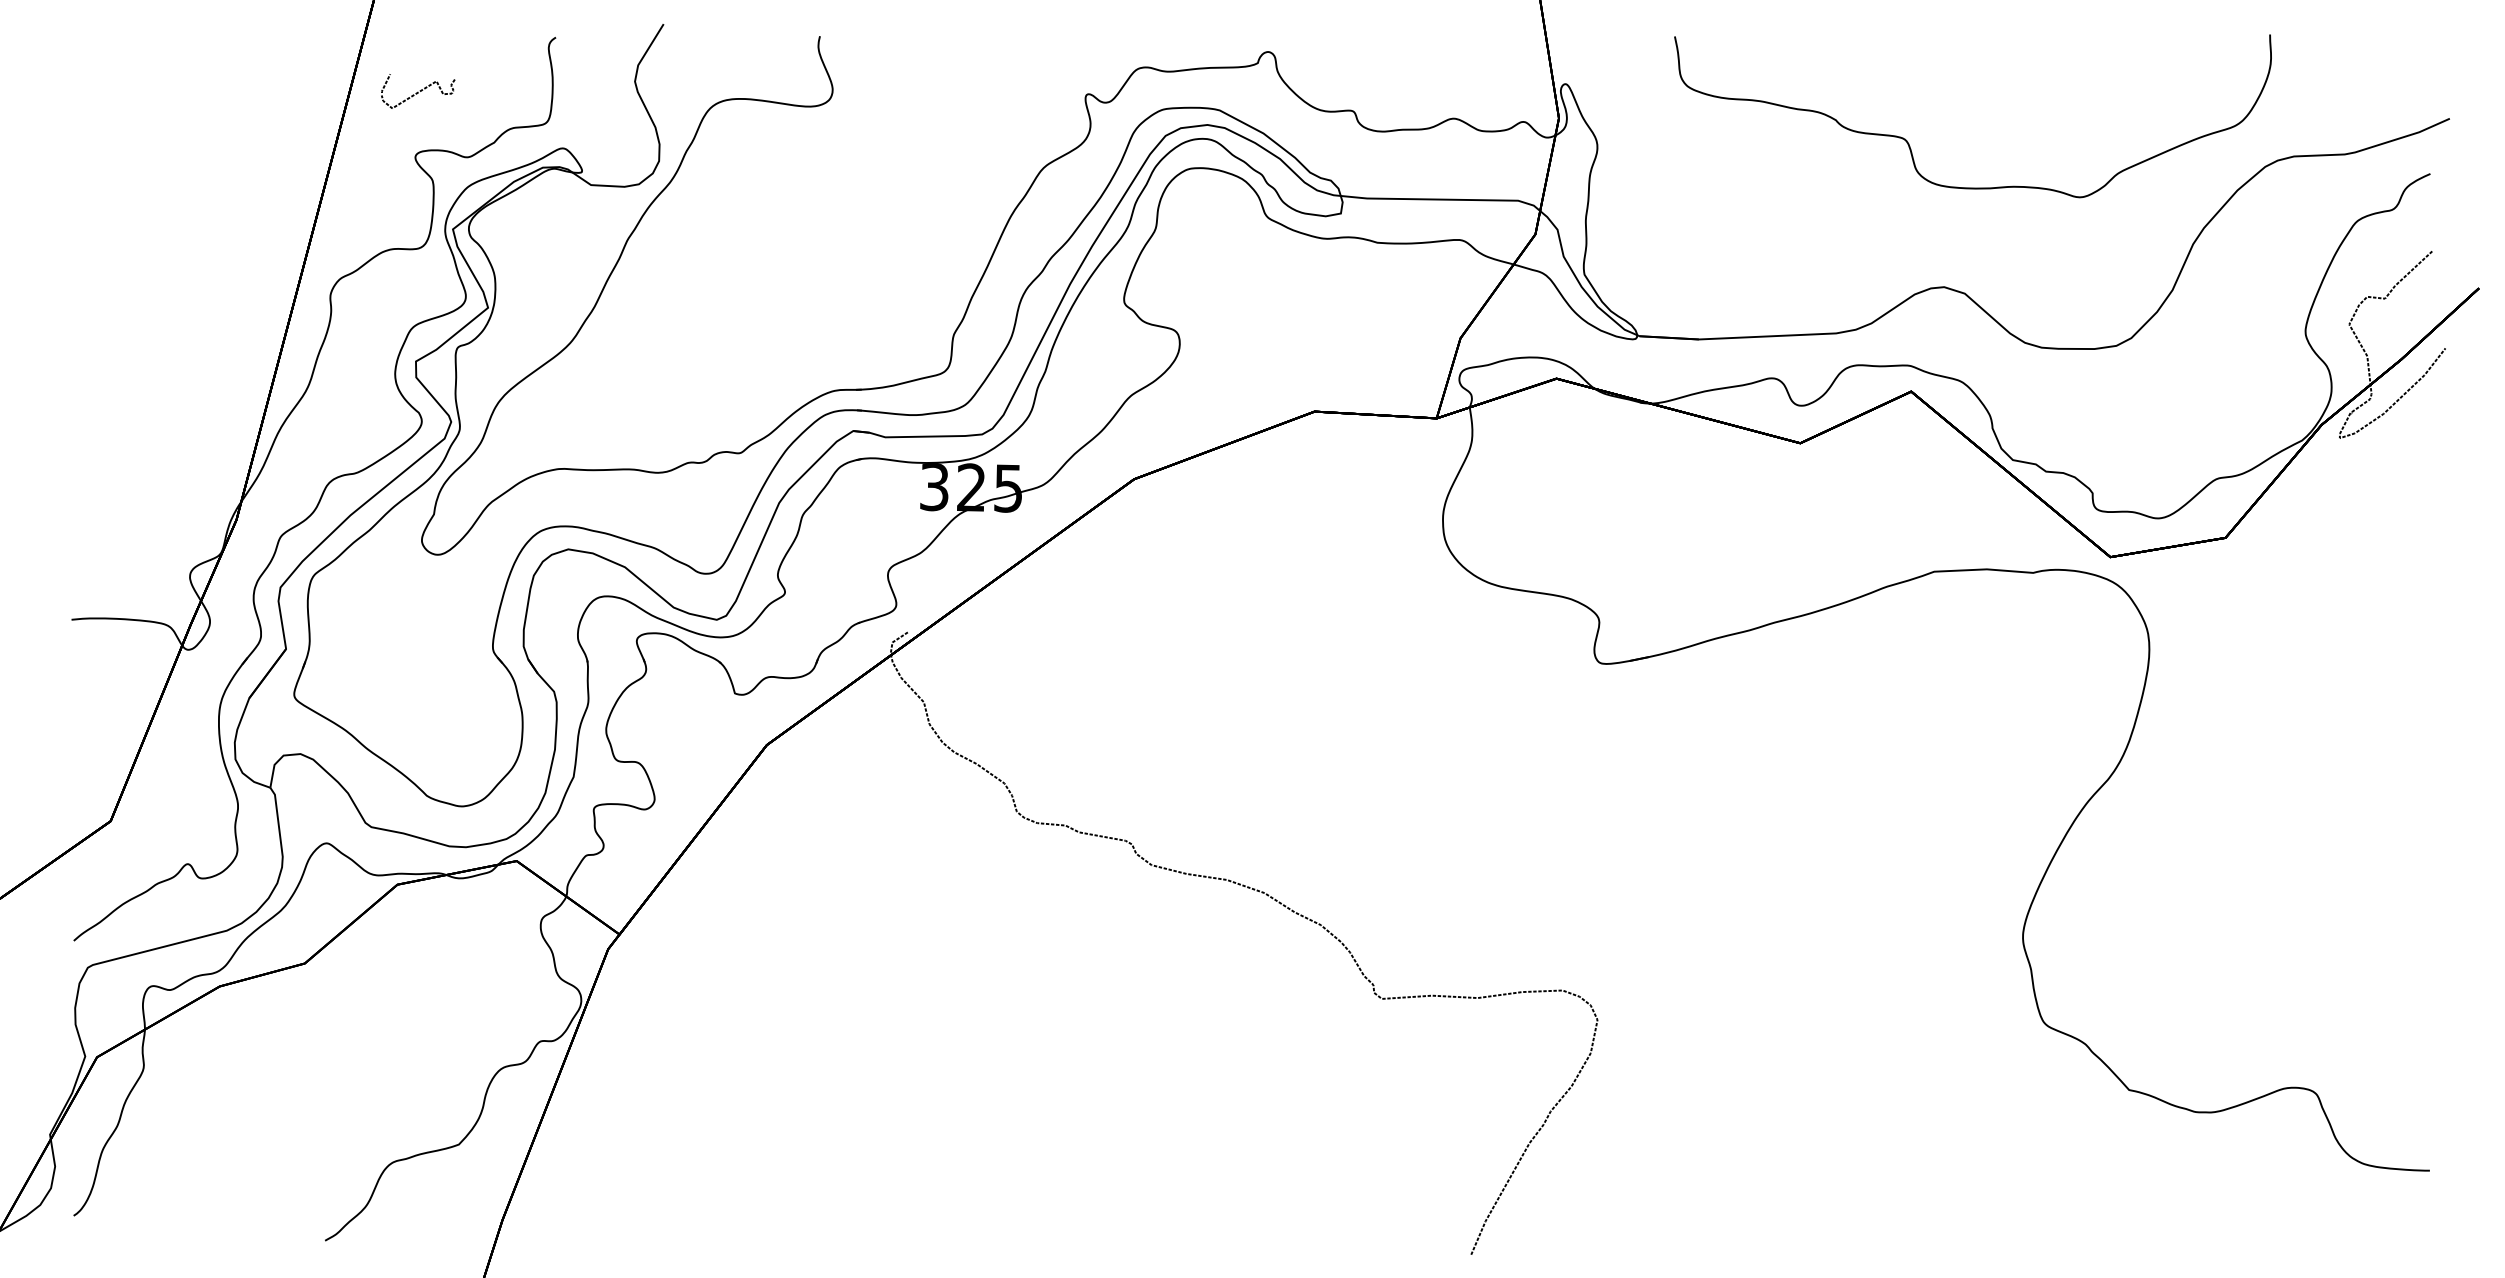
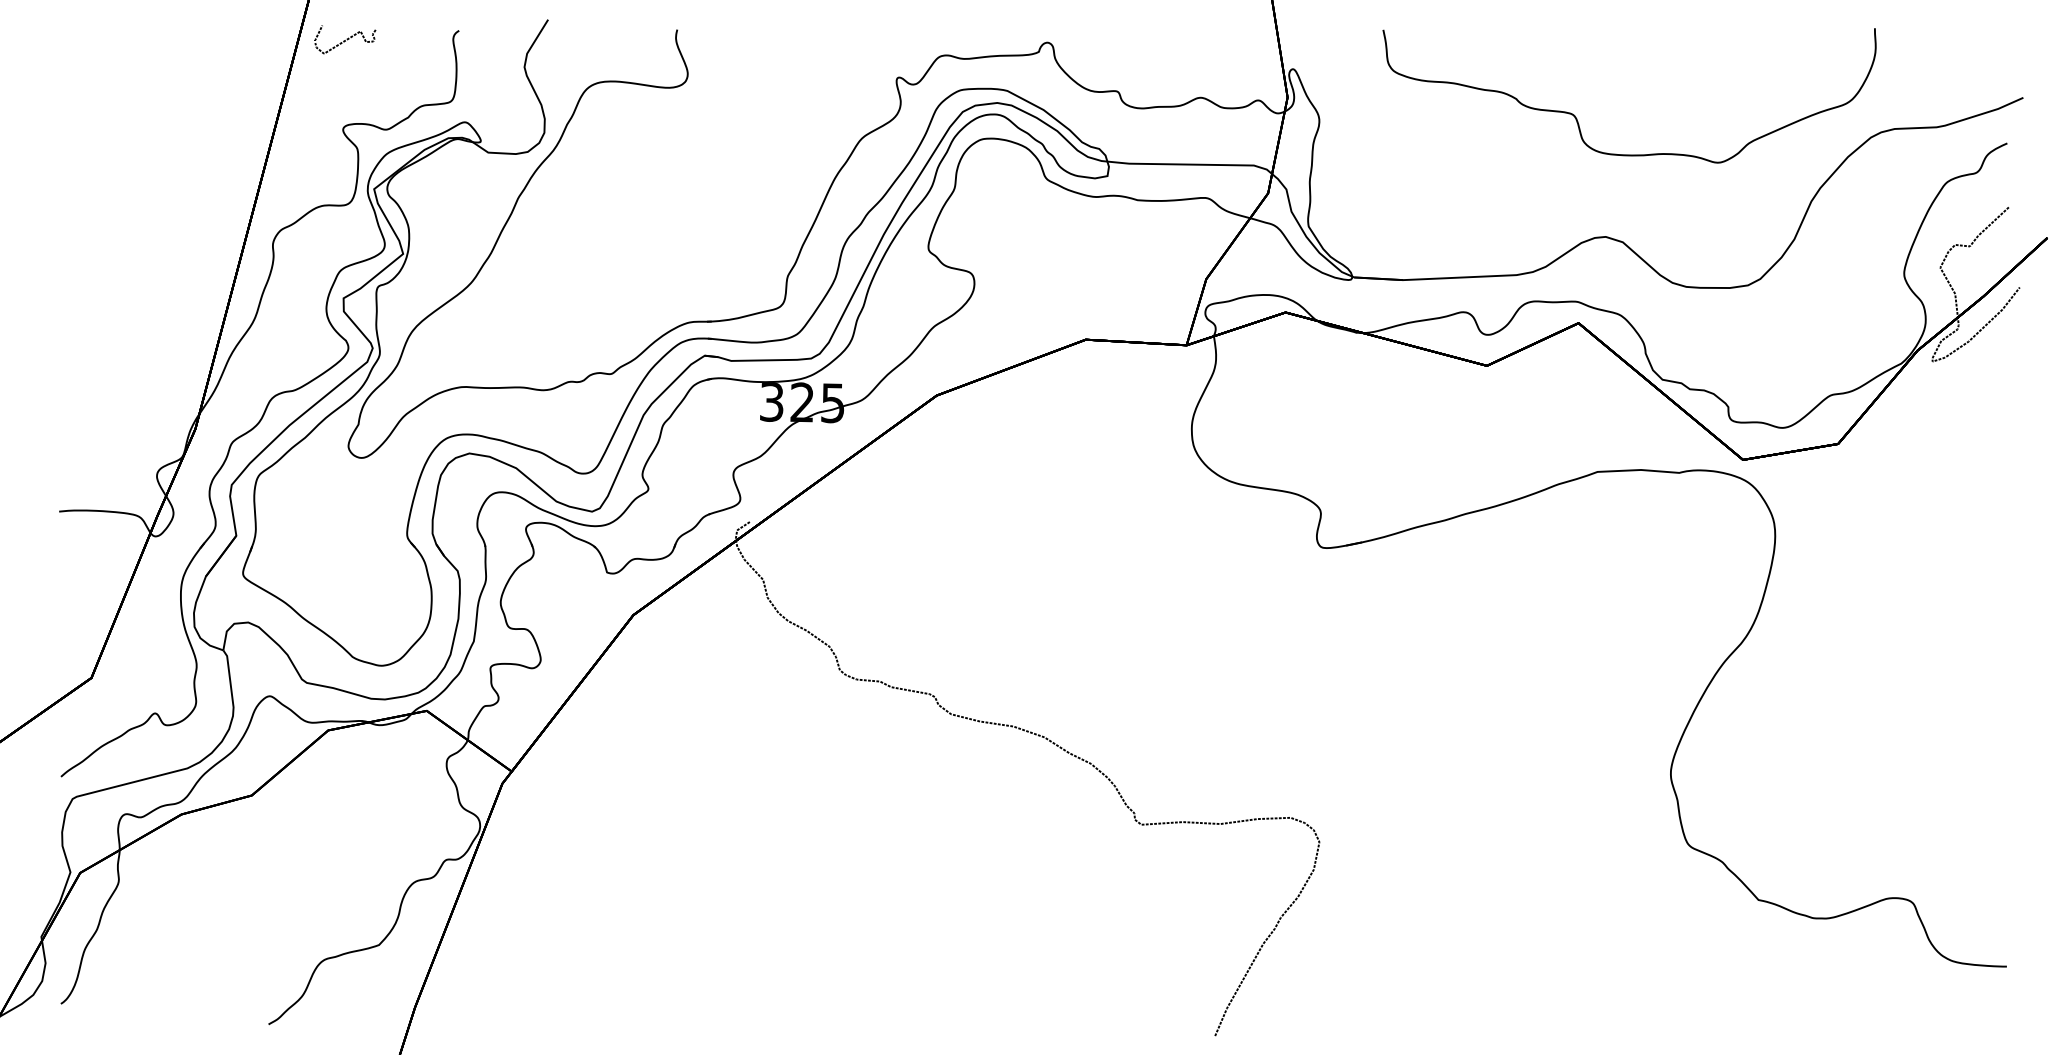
curve: (417, 91) -> (344, 39), moved

